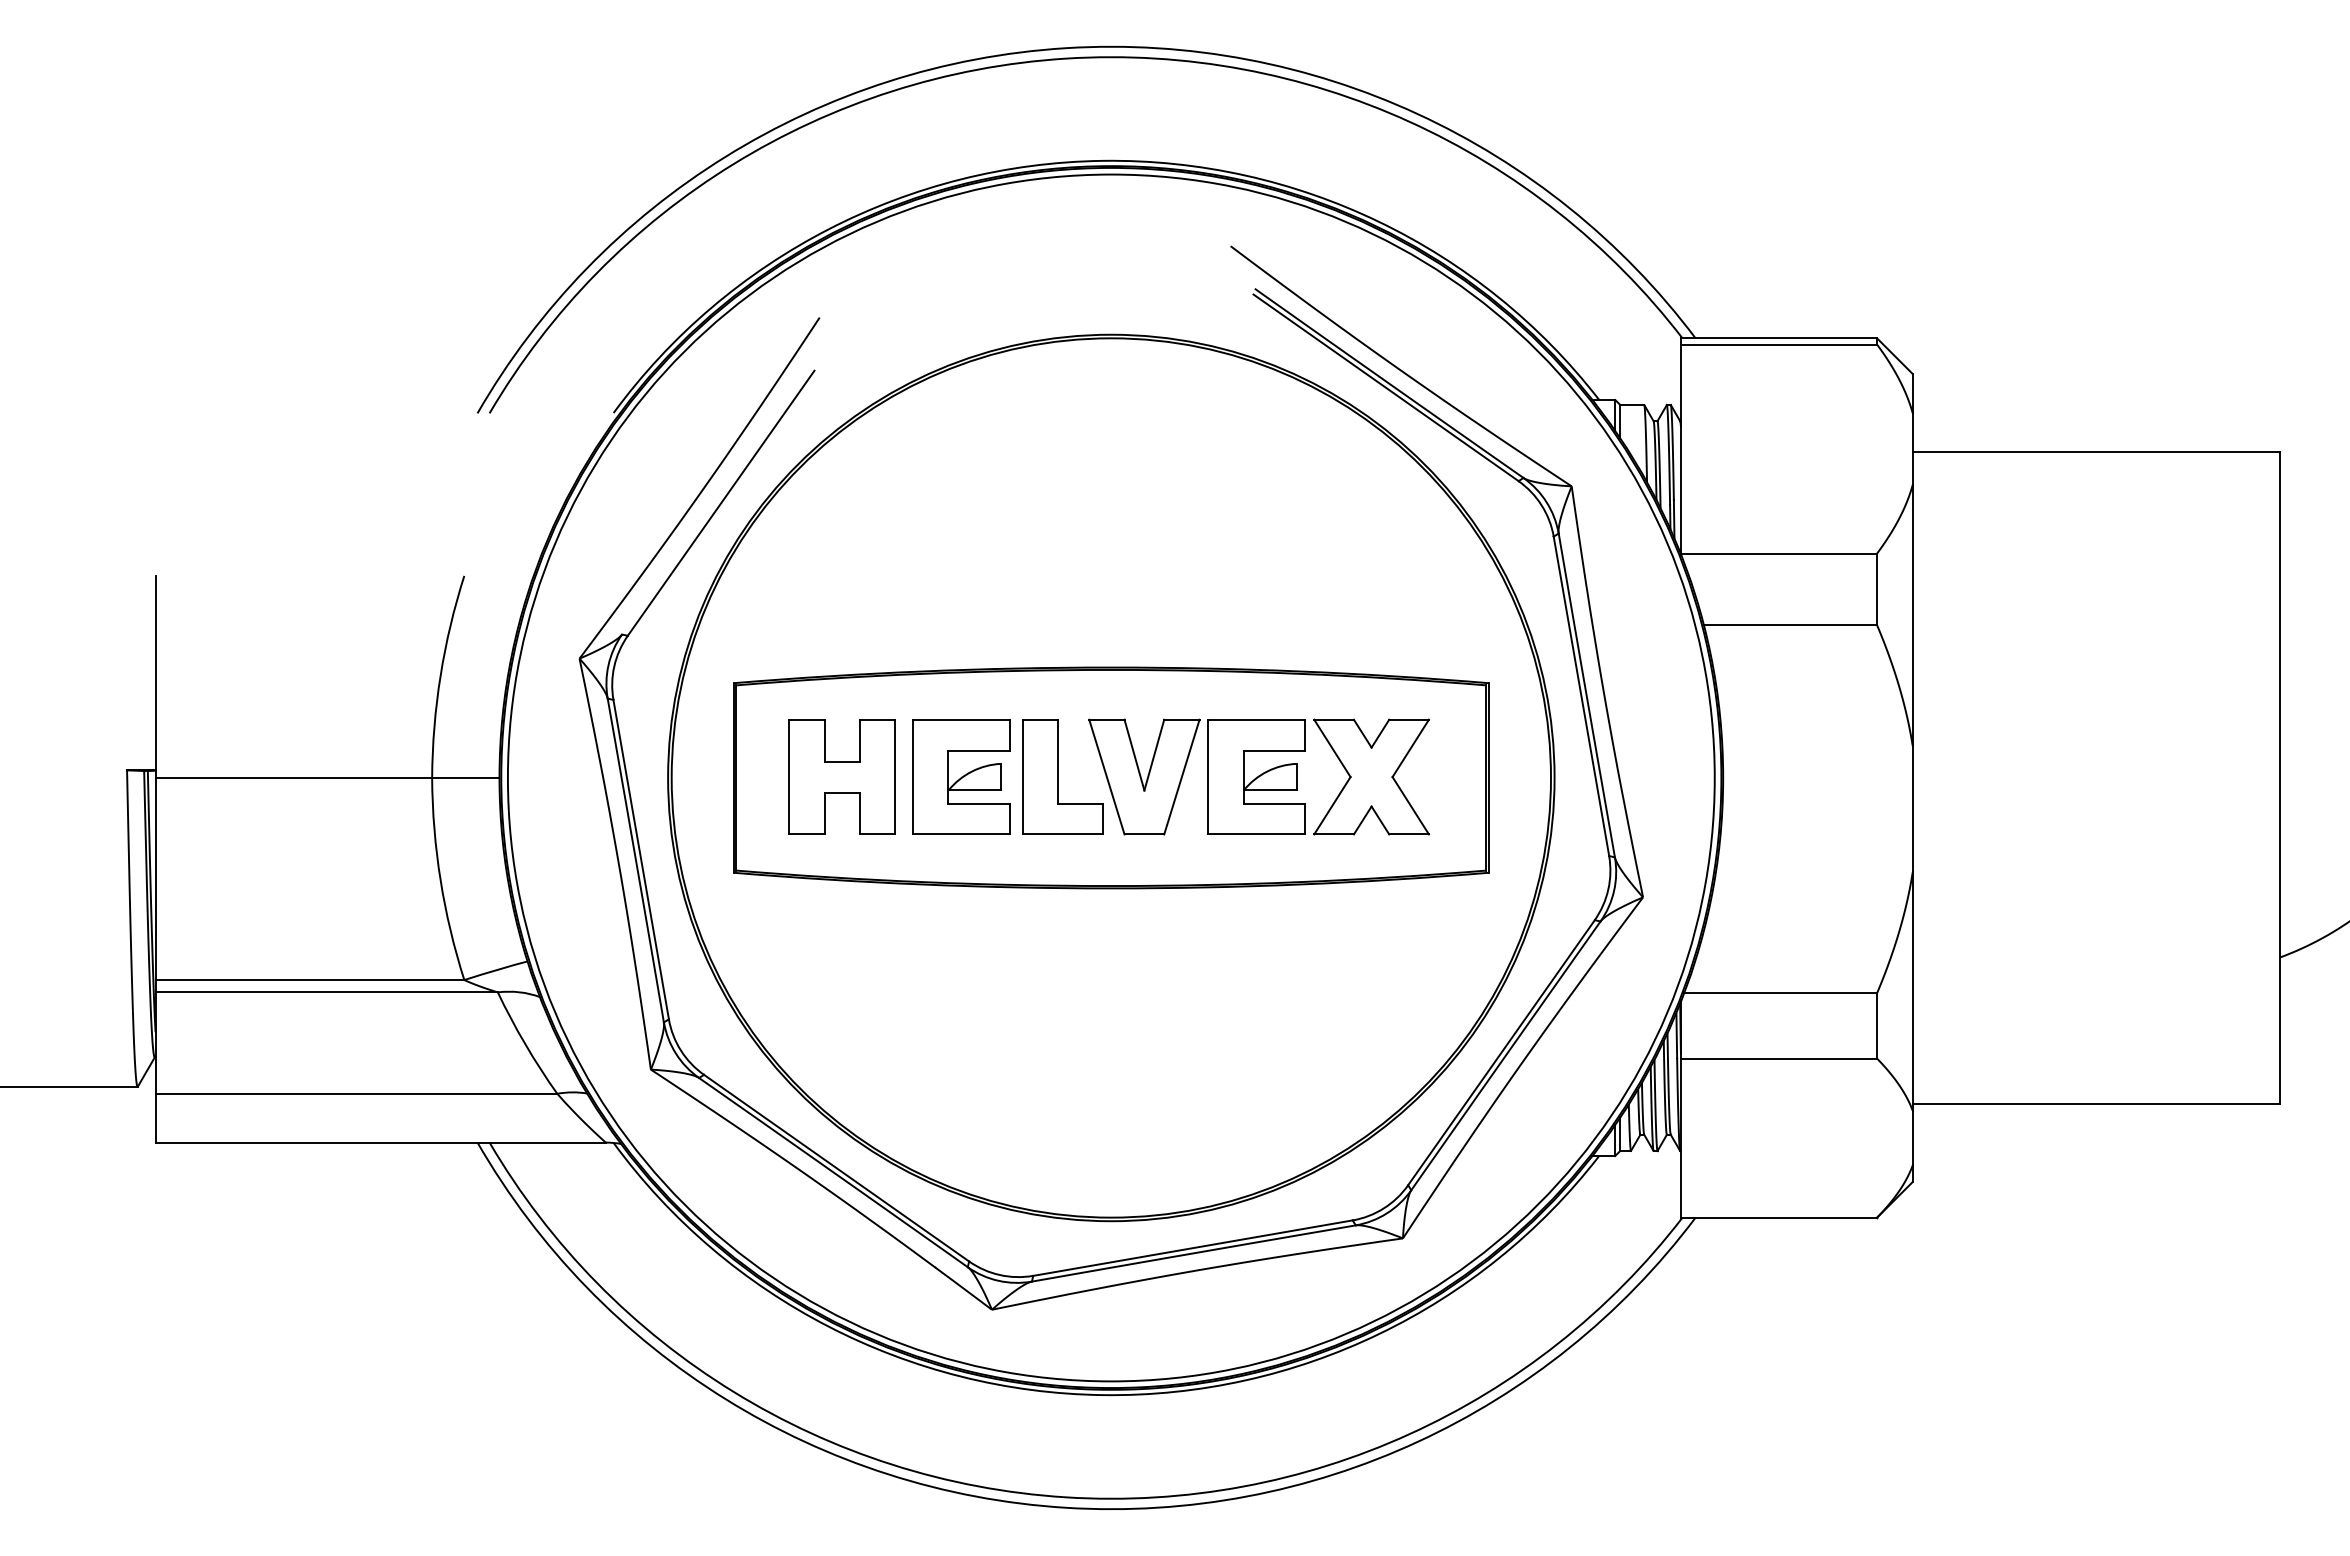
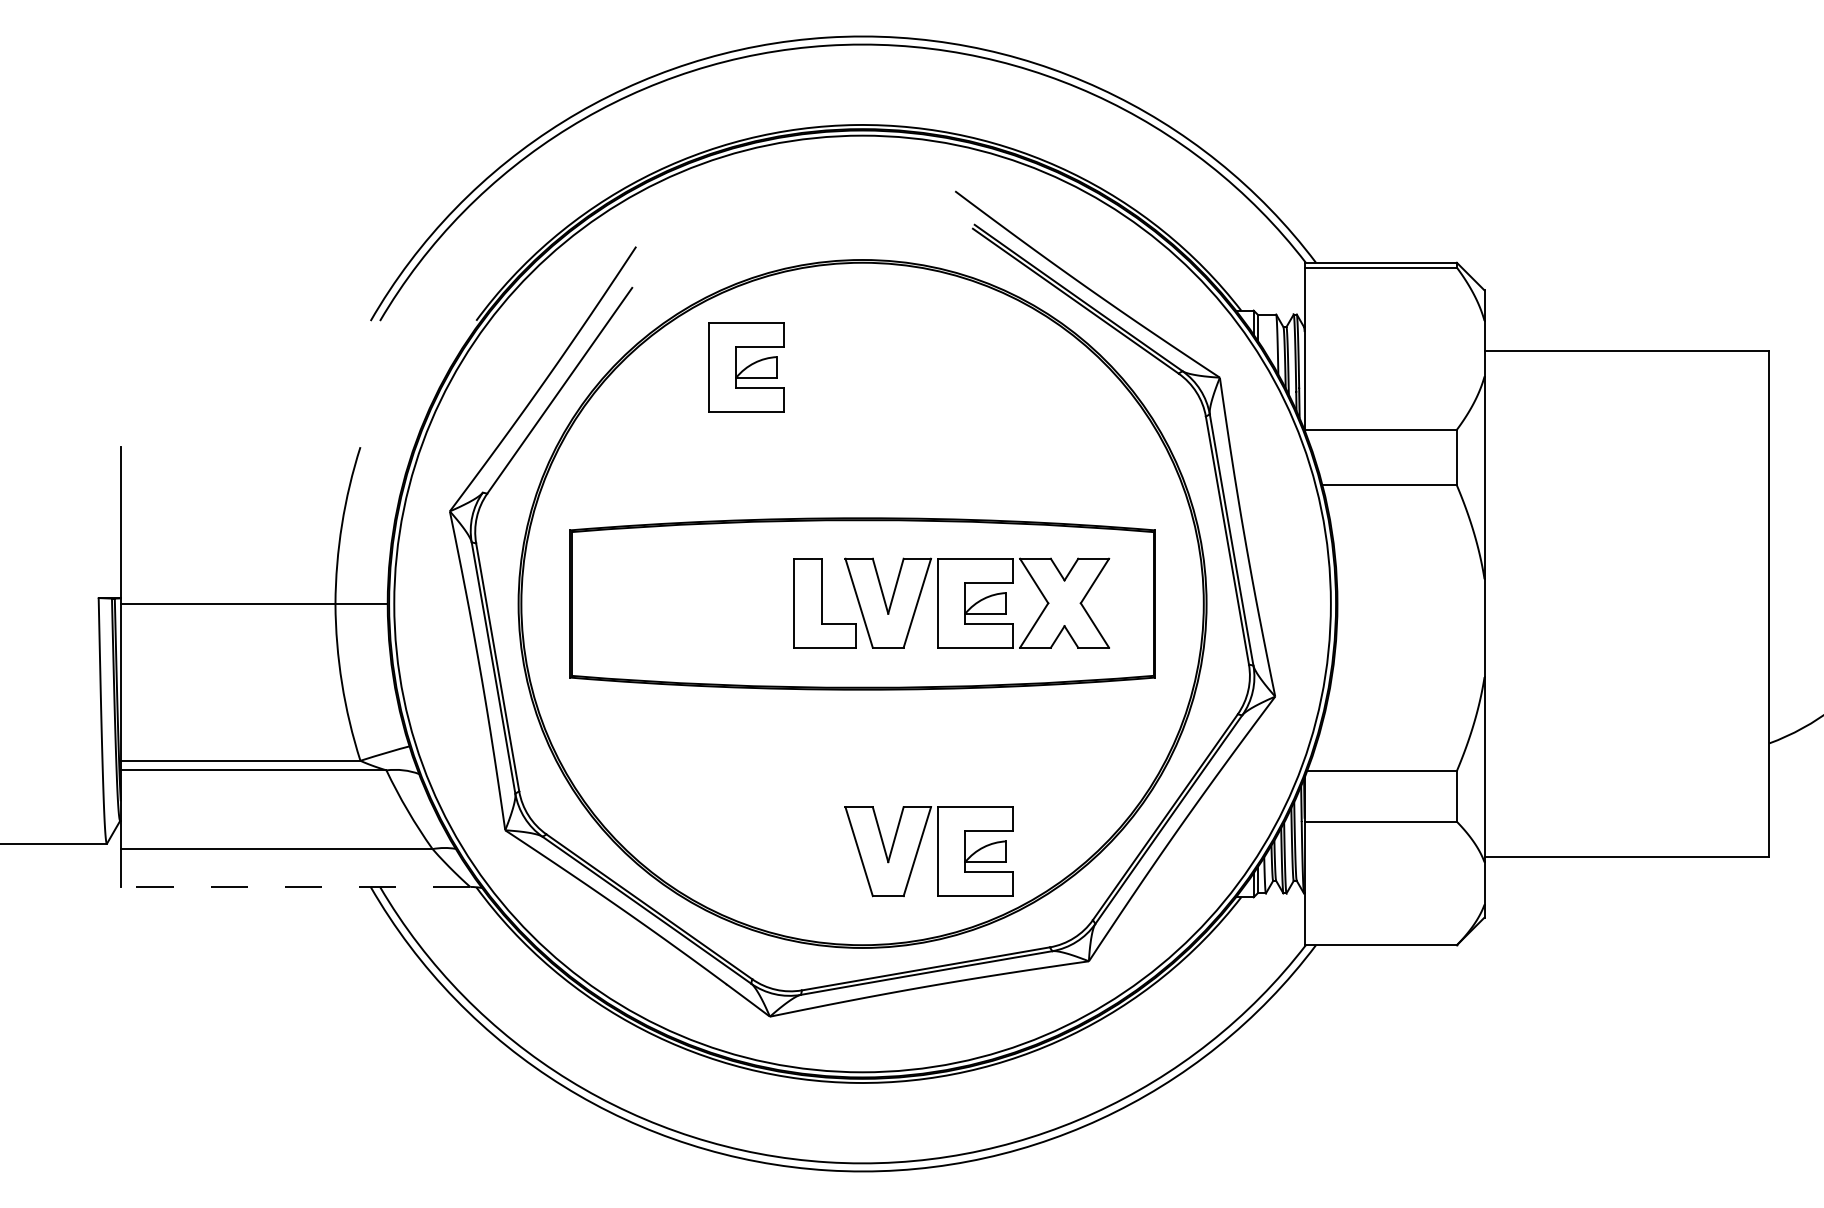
part: (841, 776) -> (653, 602), removed
part: (961, 776) -> (746, 366), moved
part: (1207, 1096) -> (937, 851), added
line: (380, 1142) -> (295, 886), solid -> dashed

